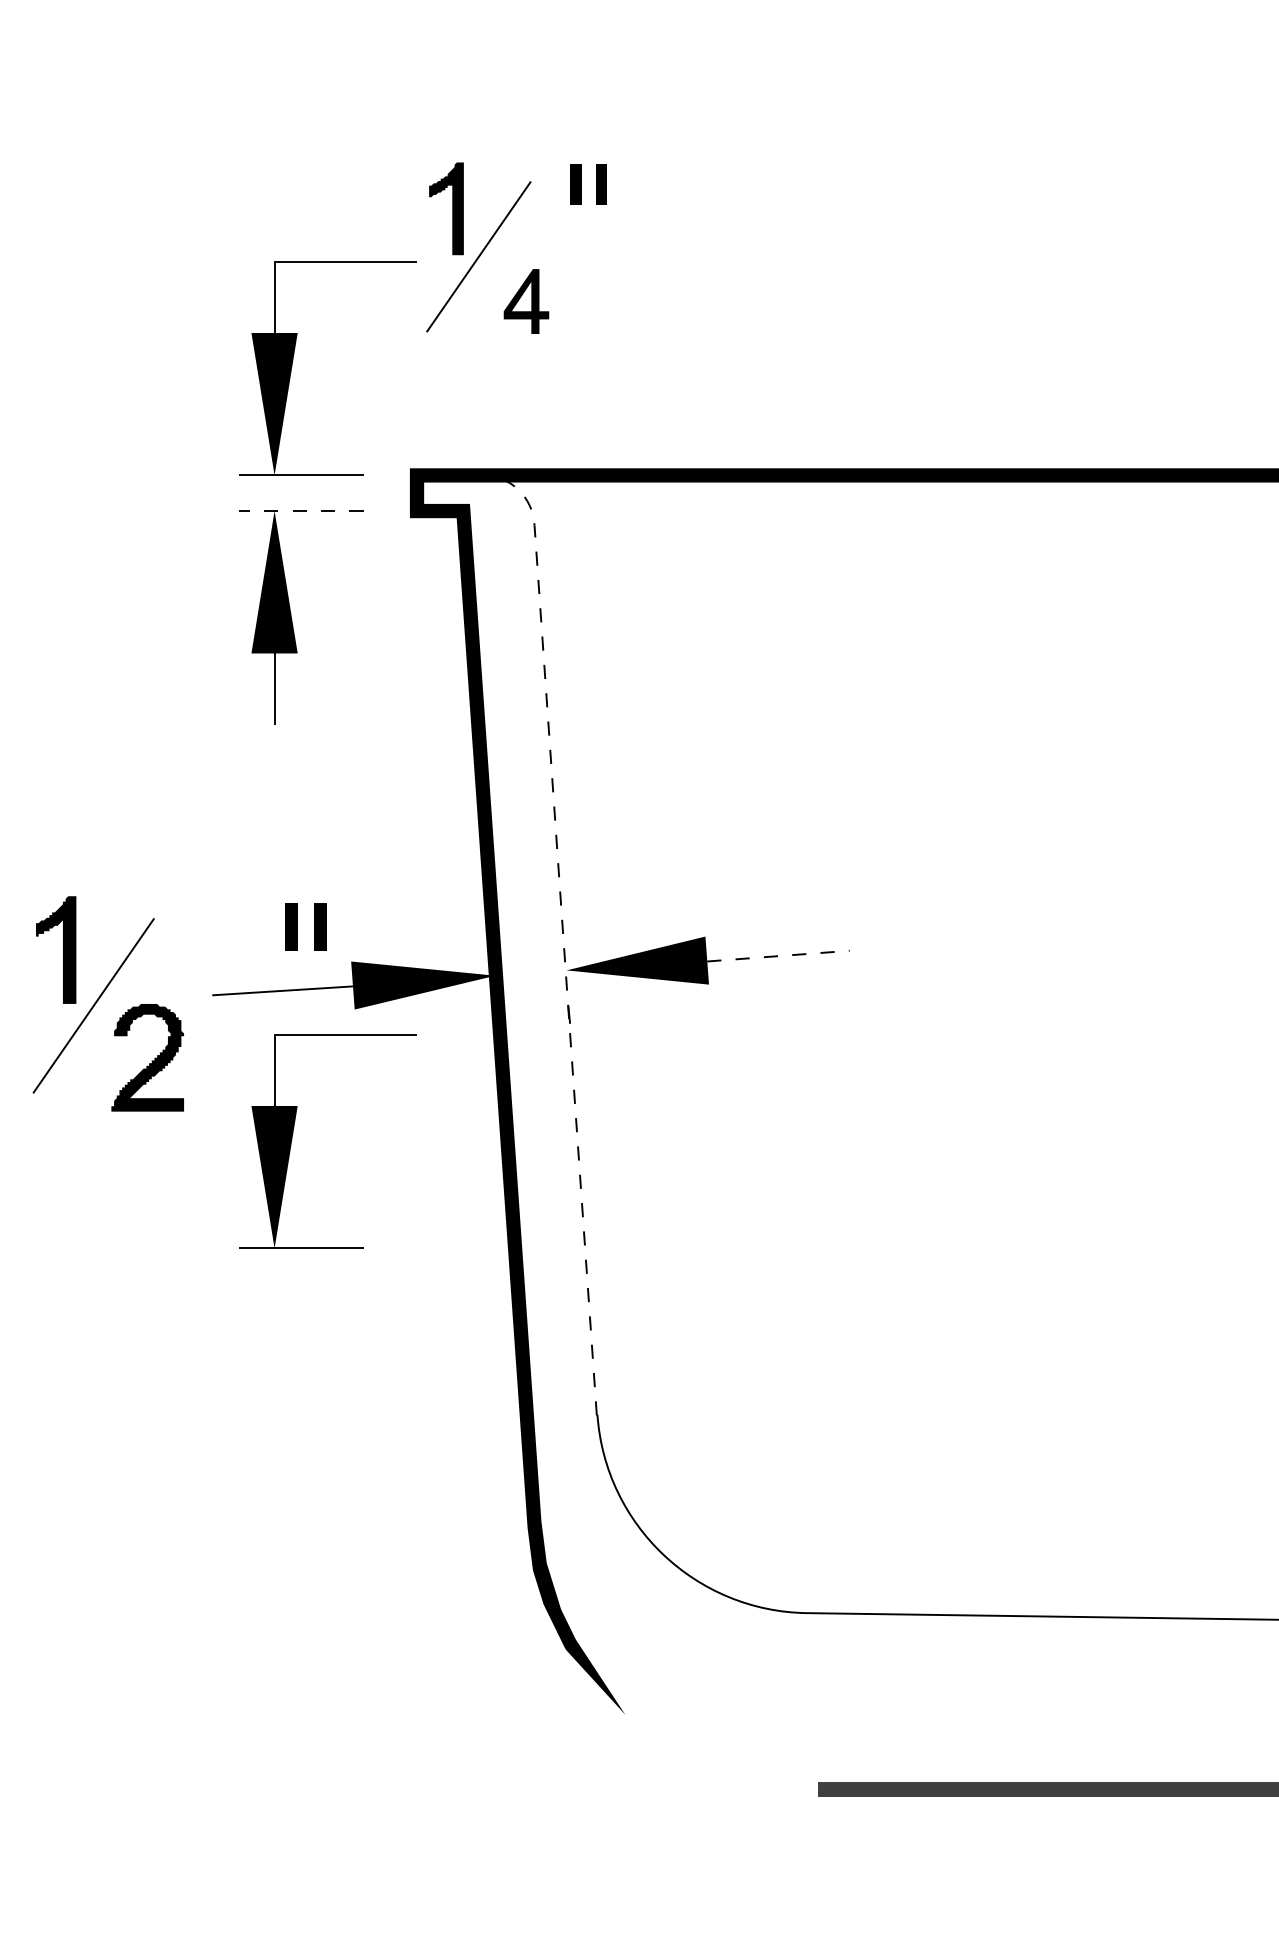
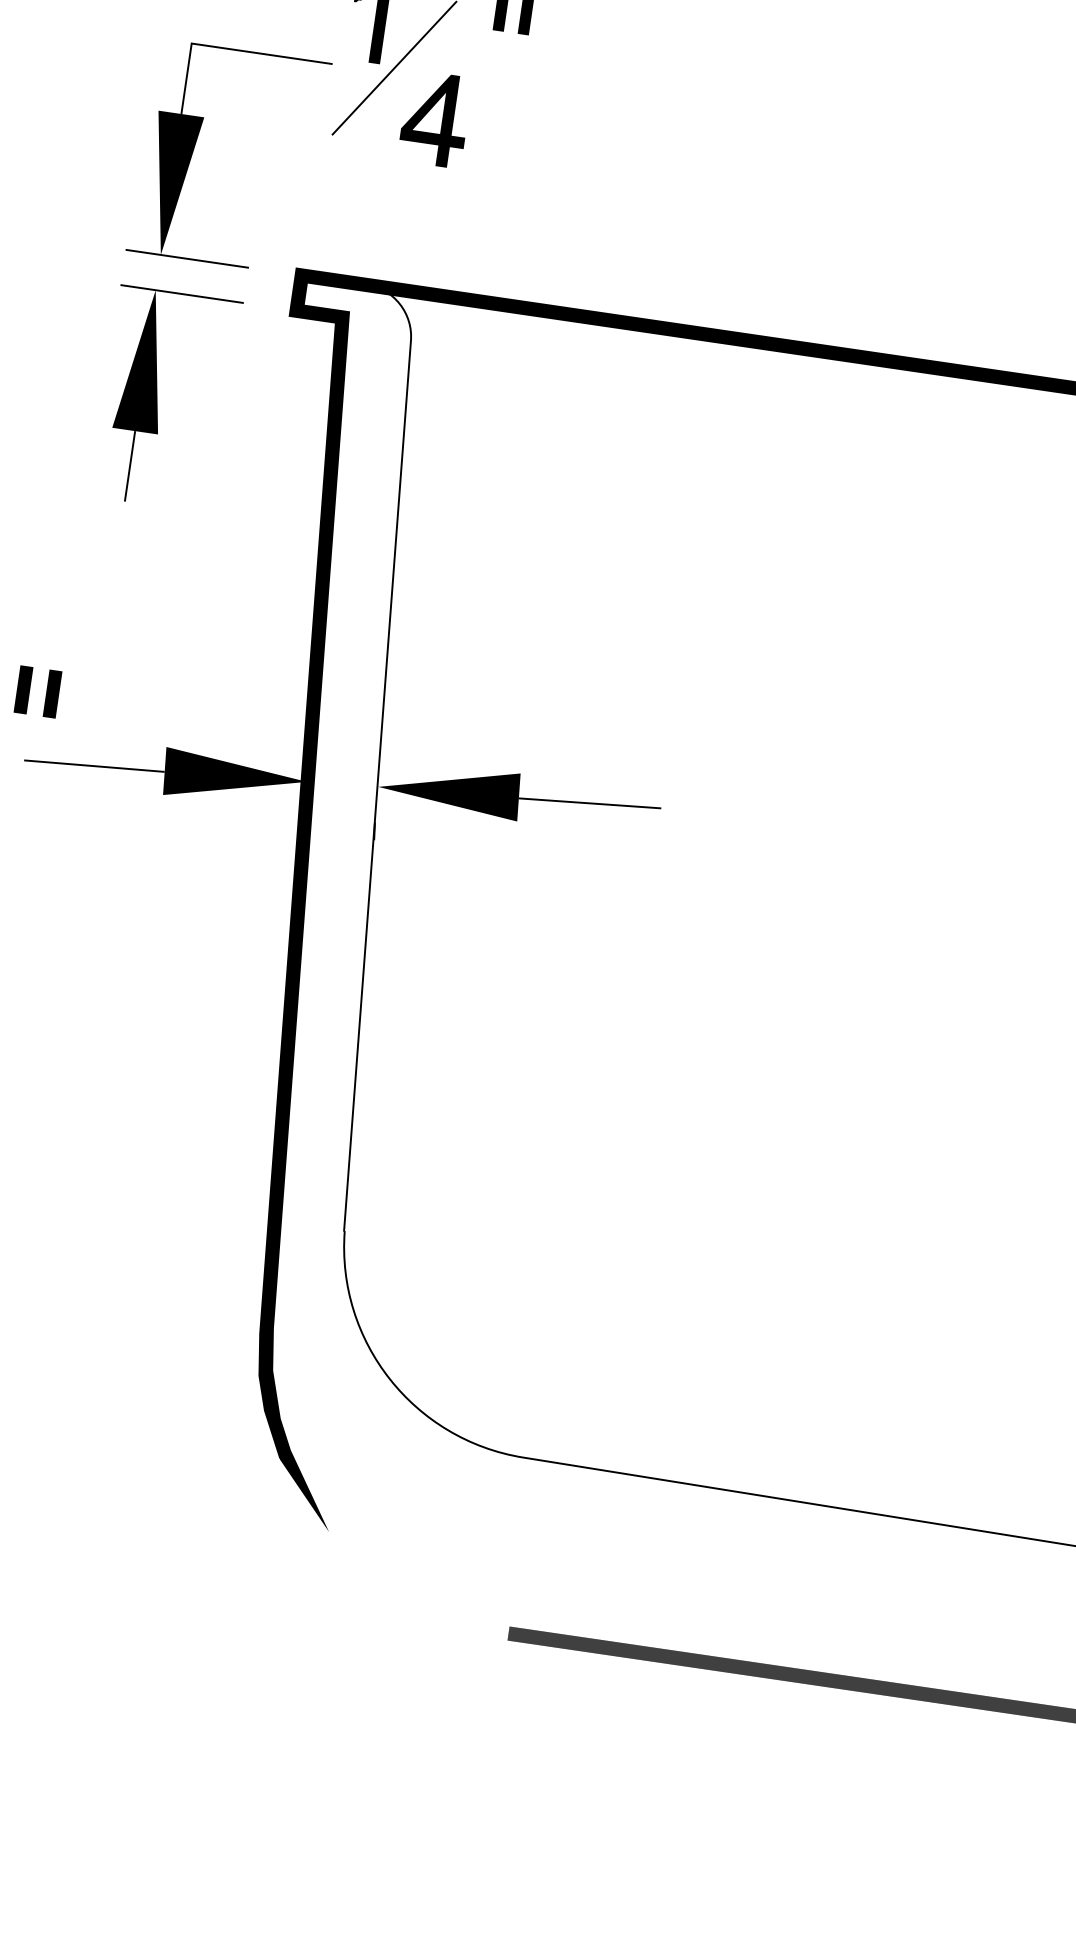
part: (526, 301) -> (435, 119), size x1.43
line: (300, 511) -> (181, 294), dashed -> solid
line: (562, 921) -> (381, 737), dashed -> solid
text: (305, 926) -> (37, 691), moved
line: (778, 956) -> (590, 803), dashed -> solid
part: (293, 1133) -> (84, 908), removed

